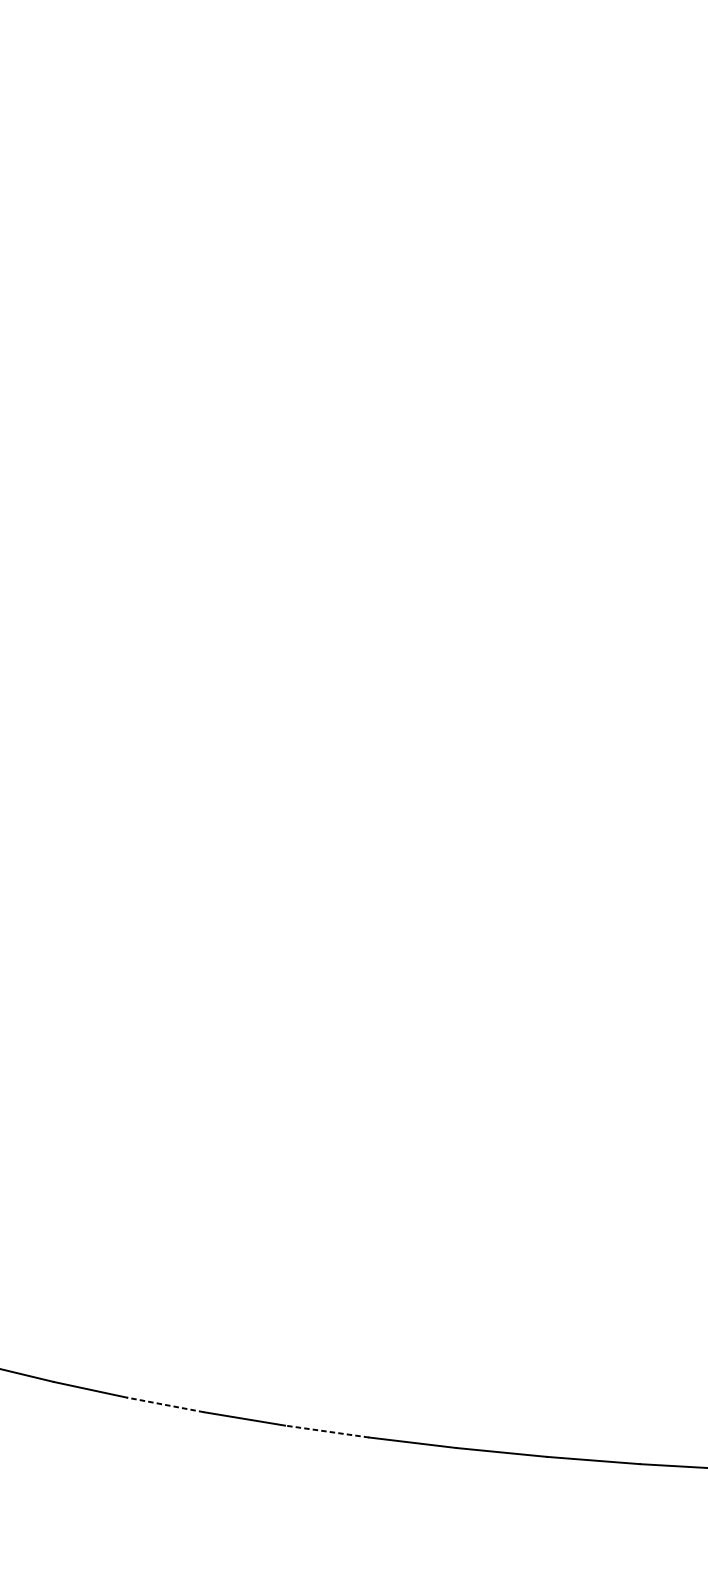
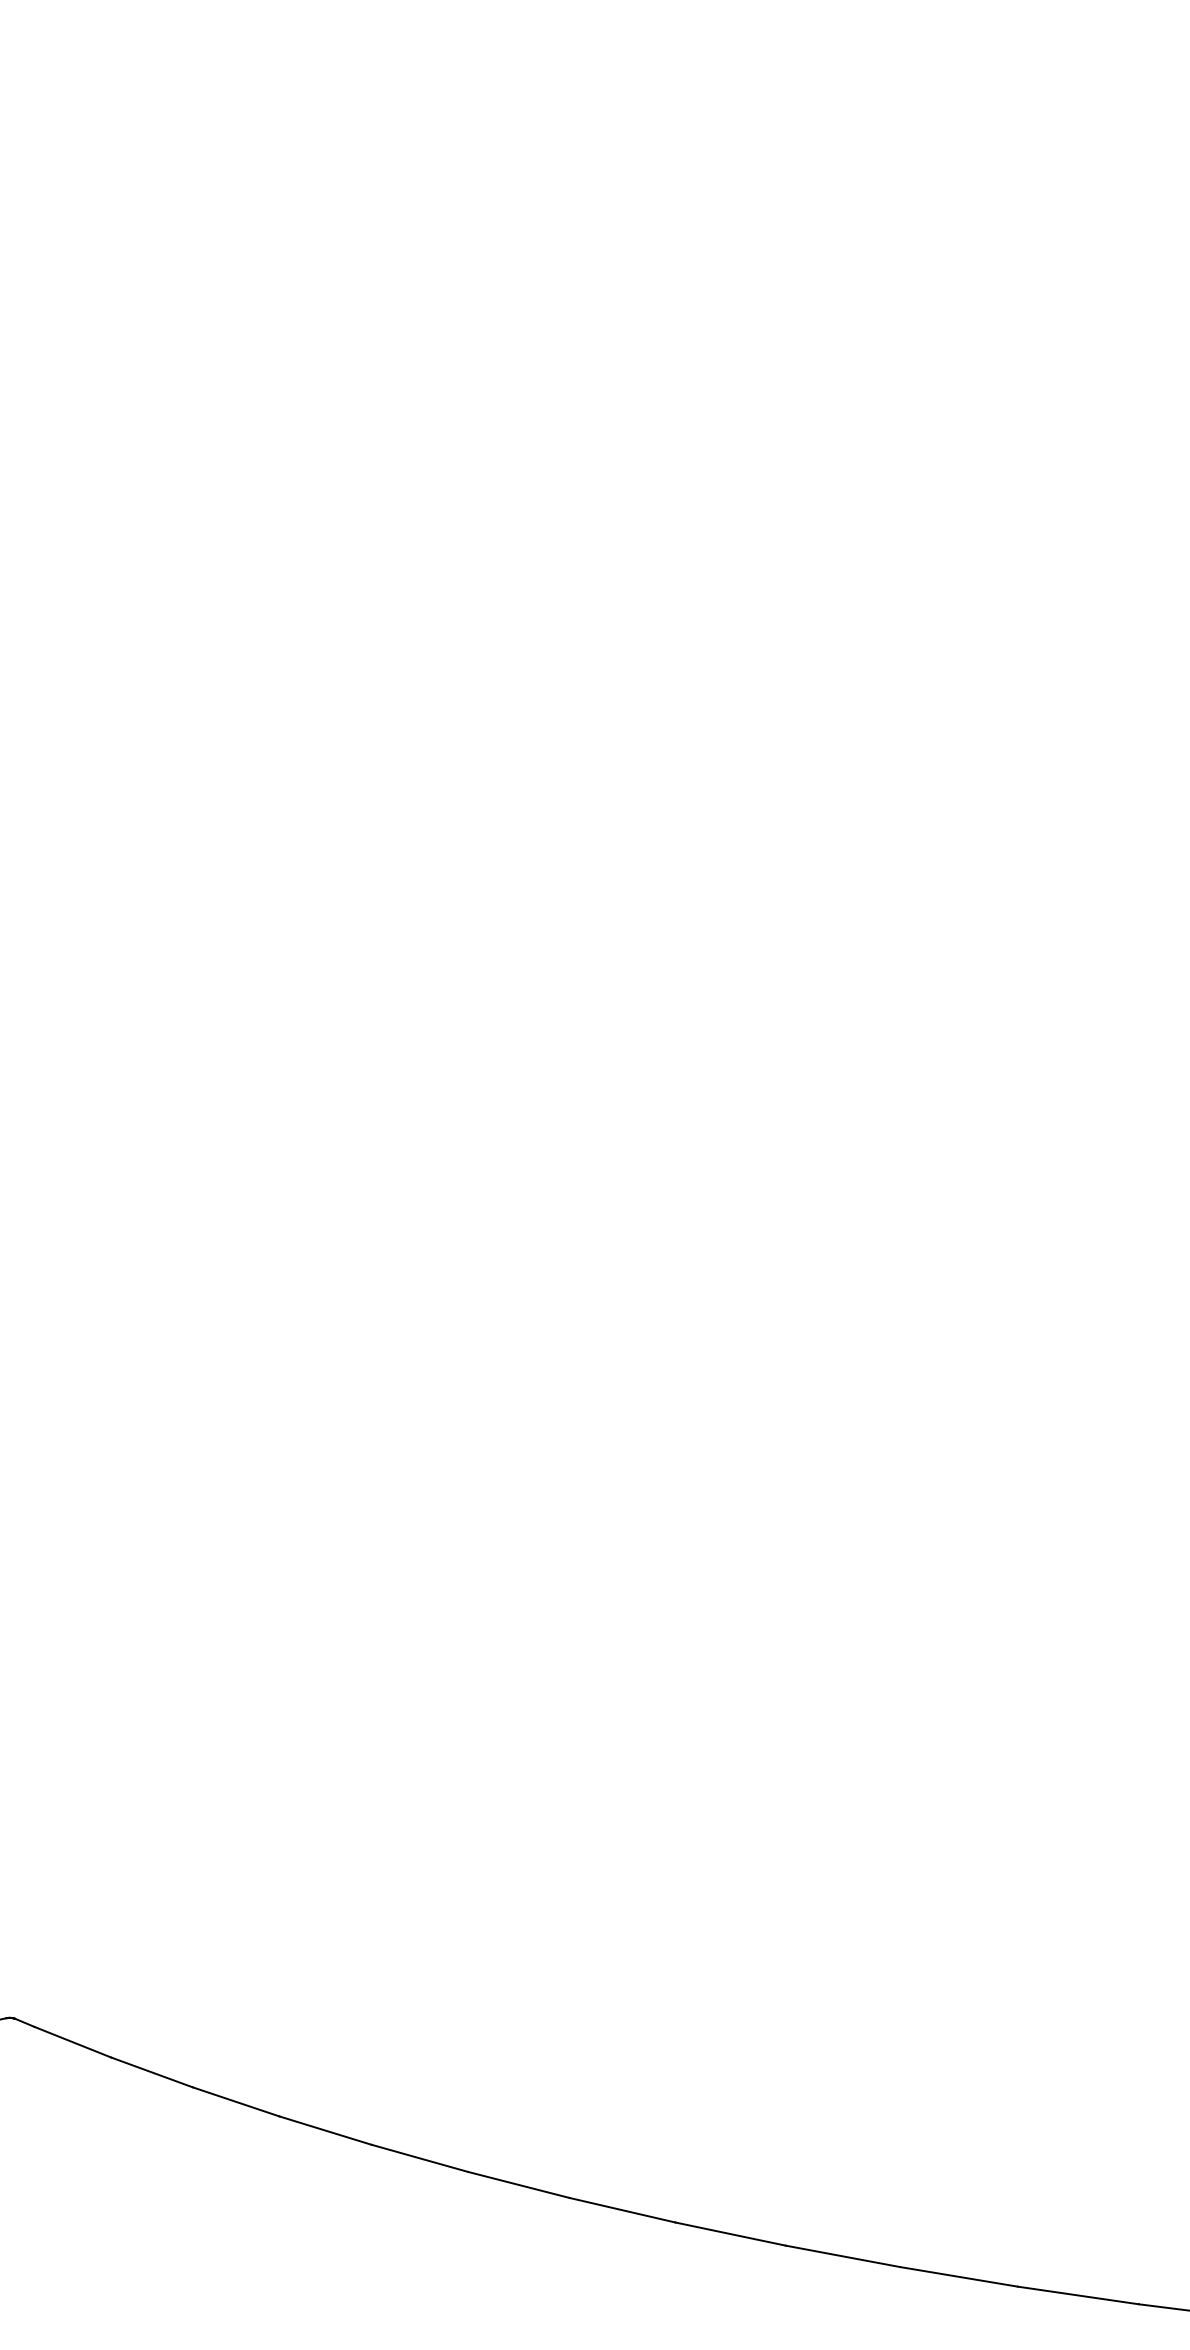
line: (165, 1405) -> (419, 2158), dashed -> solid
line: (327, 1431) -> (622, 2210), dashed -> solid

